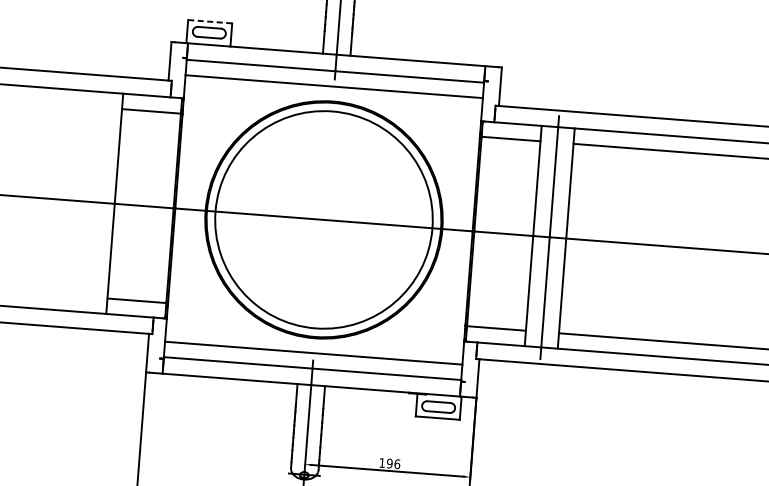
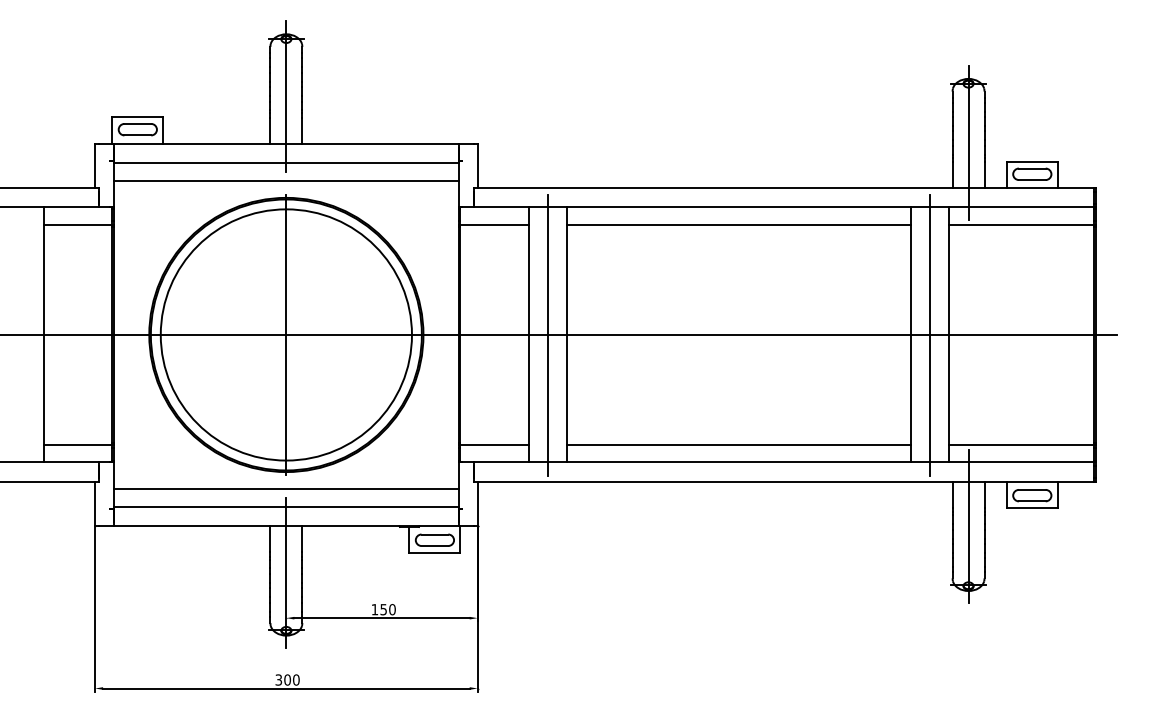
line: (209, 21) -> (137, 116), dashed -> solid
line: (324, 219) -> (286, 334), added
text: (393, 463) -> (387, 609), 196 -> 150

